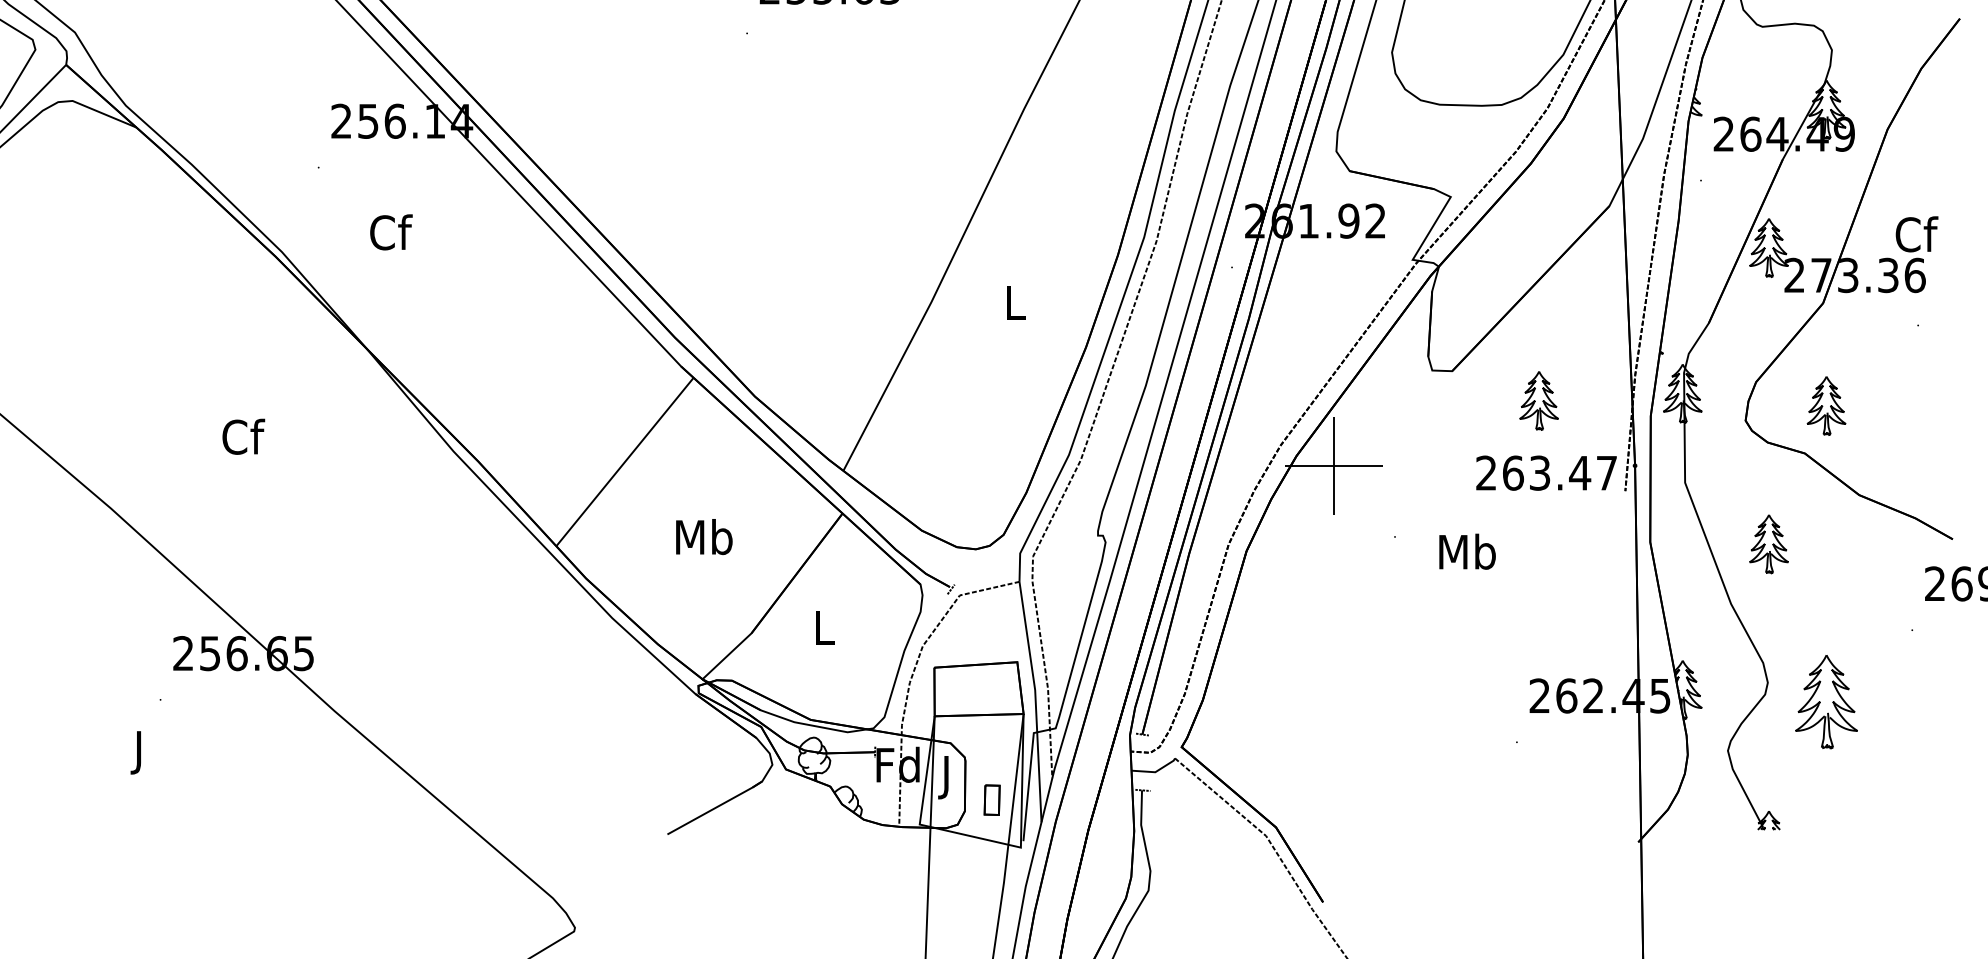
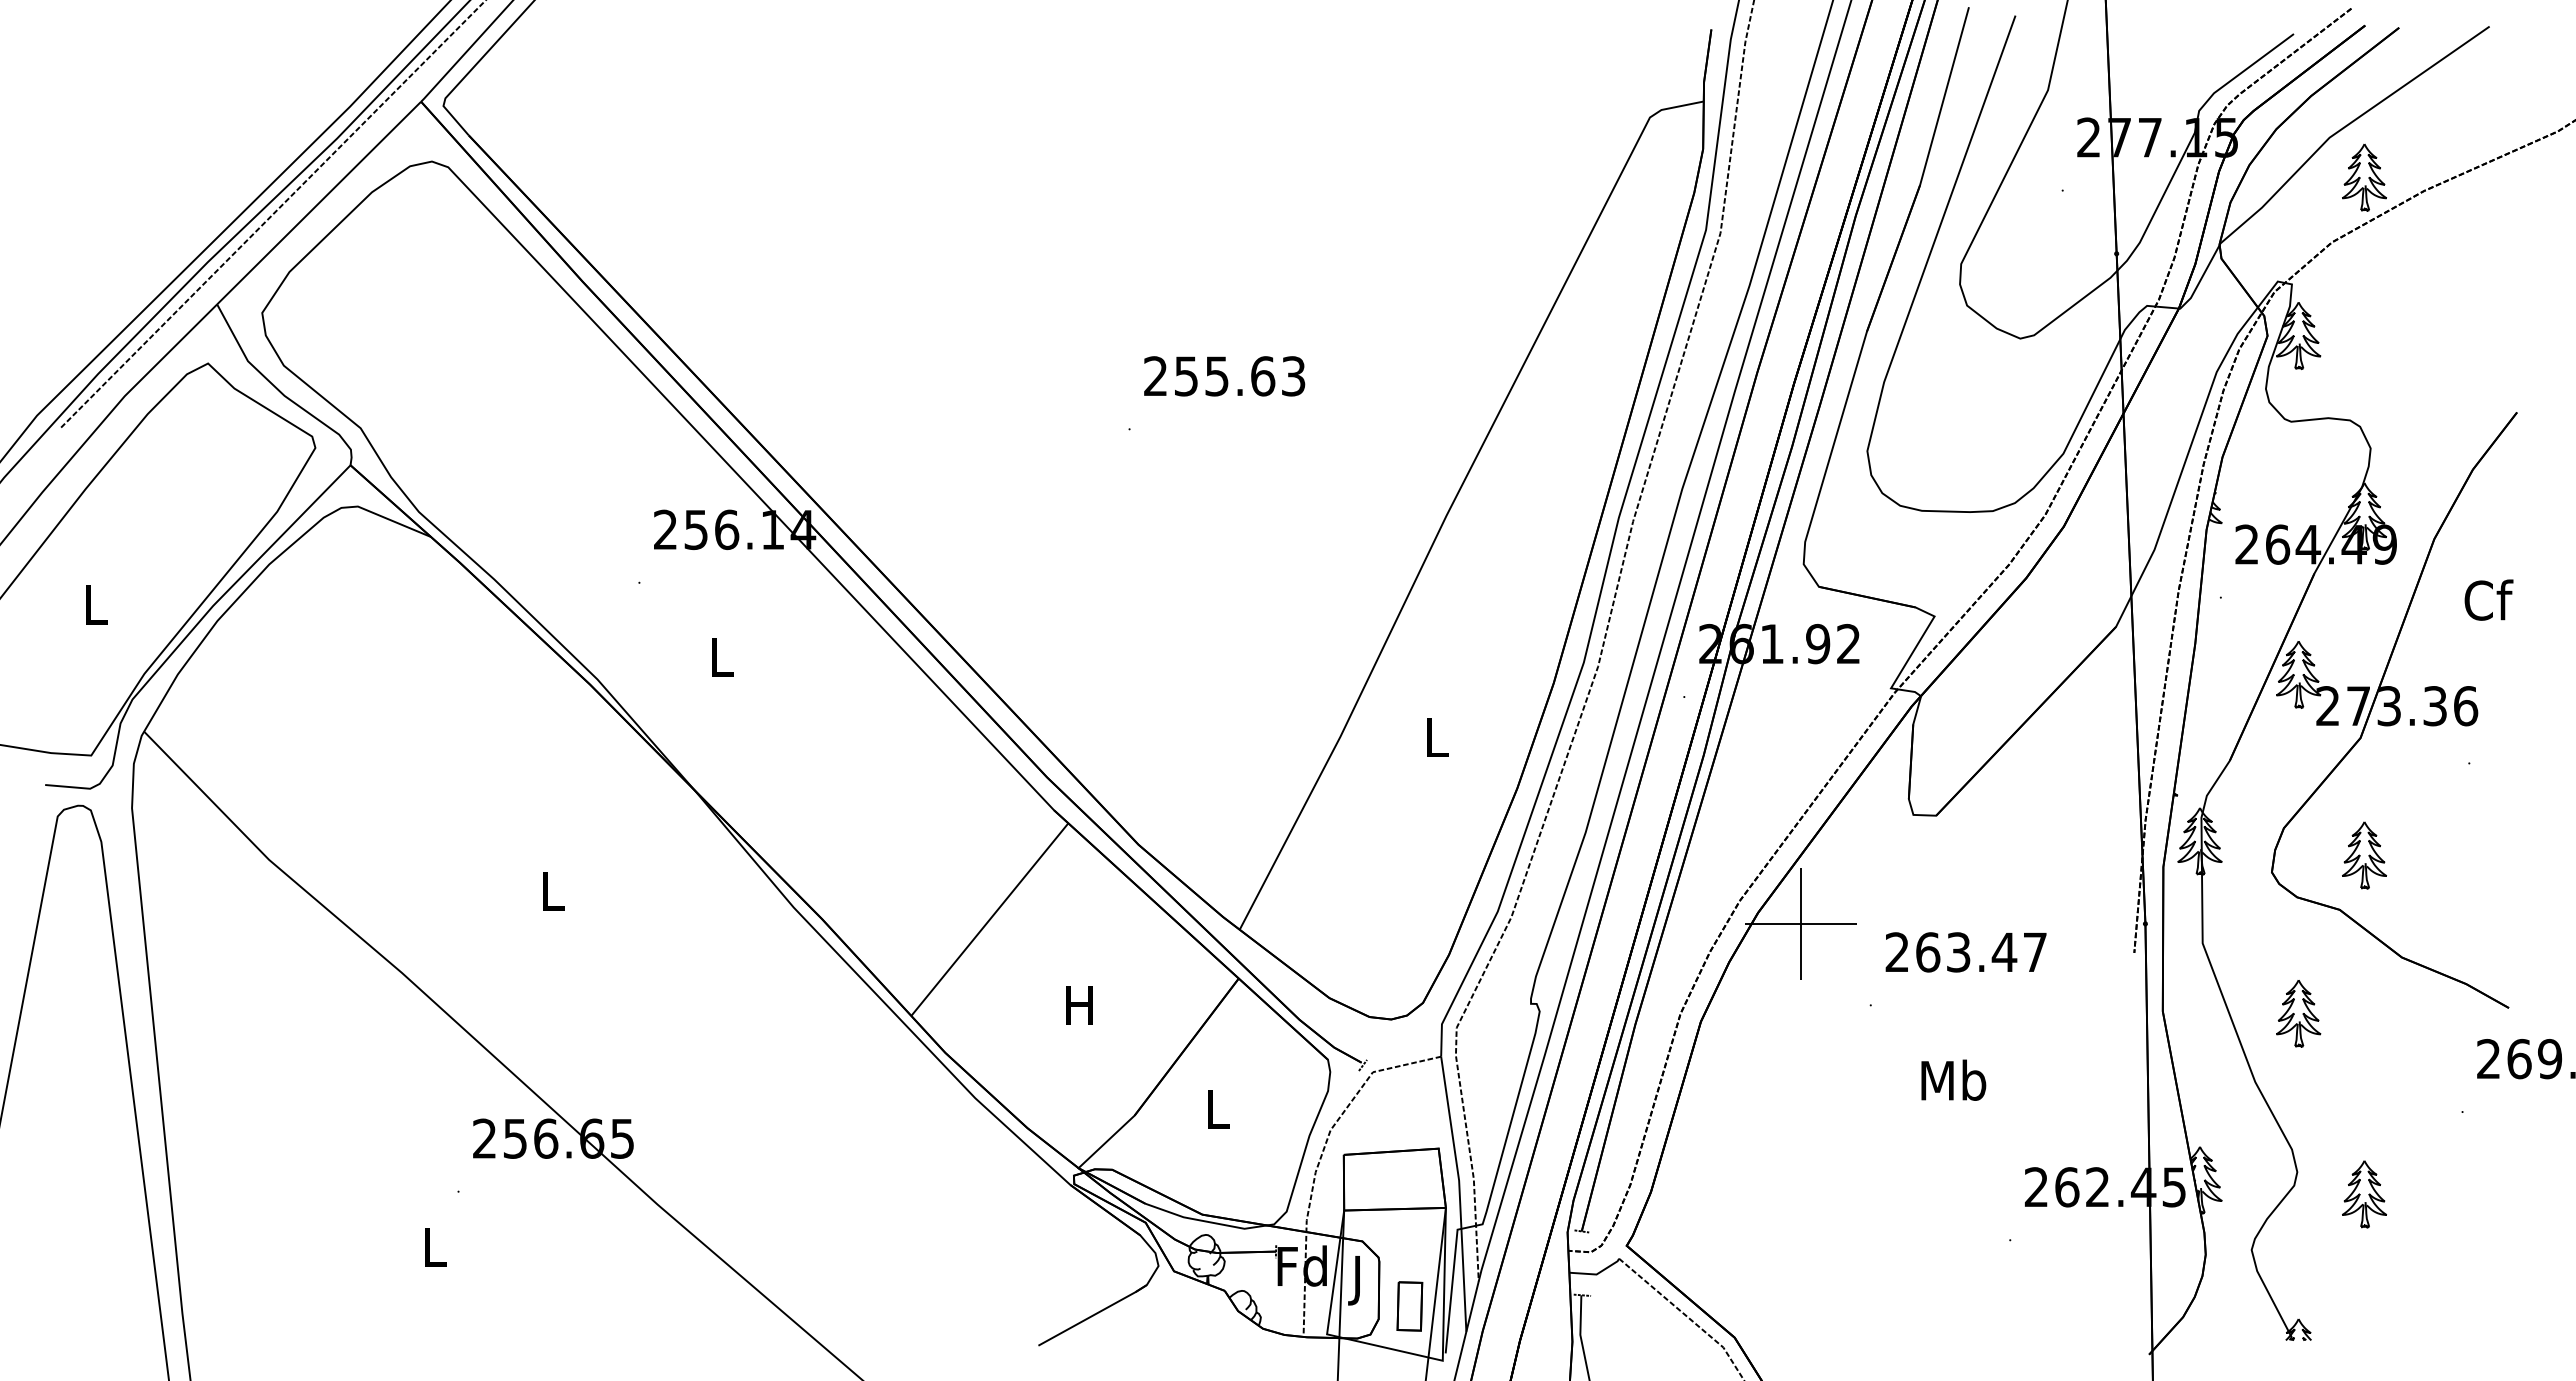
text: (391, 232) -> (722, 656), Cf -> L
text: (1916, 233) -> (2488, 599), moved
part: (1538, 400) -> (2035, 849), removed
text: (243, 436) -> (553, 890), Cf -> L
text: (1545, 473) -> (1965, 952), moved
text: (704, 537) -> (1080, 1005), Mb -> H
text: (1467, 551) -> (1953, 1079), moved
part: (1826, 702) -> (2364, 1194), size x0.62
text: (140, 752) -> (435, 1252), J -> L
part: (991, 800) -> (1409, 1306), size x1.43

